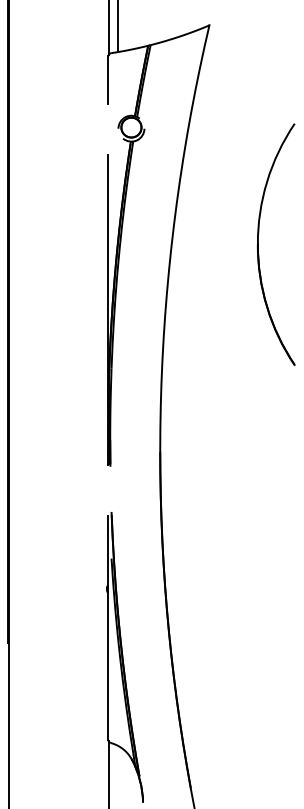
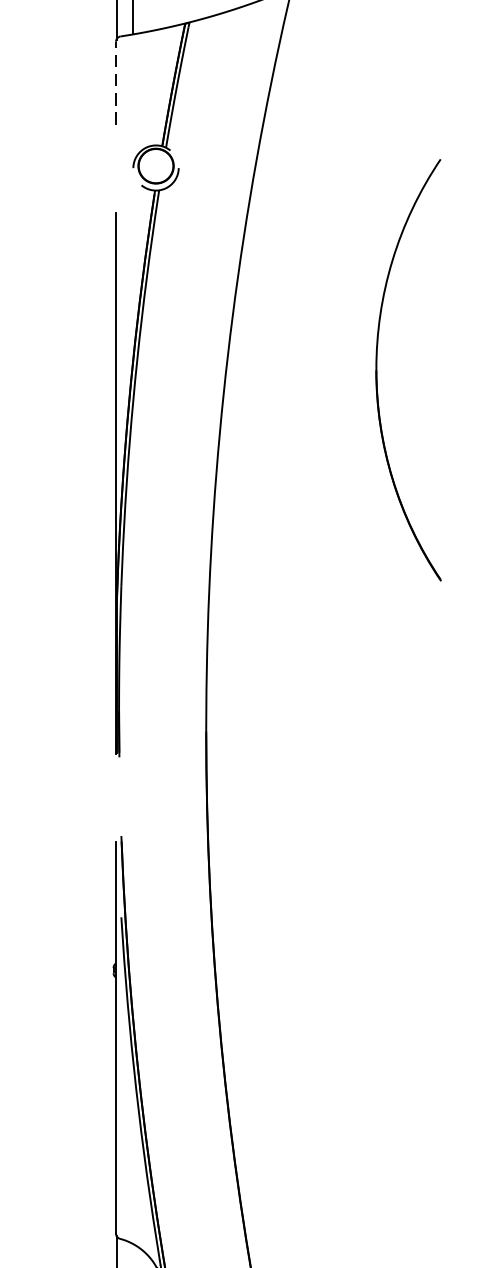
line: (108, 80) -> (116, 84), solid -> dashed

